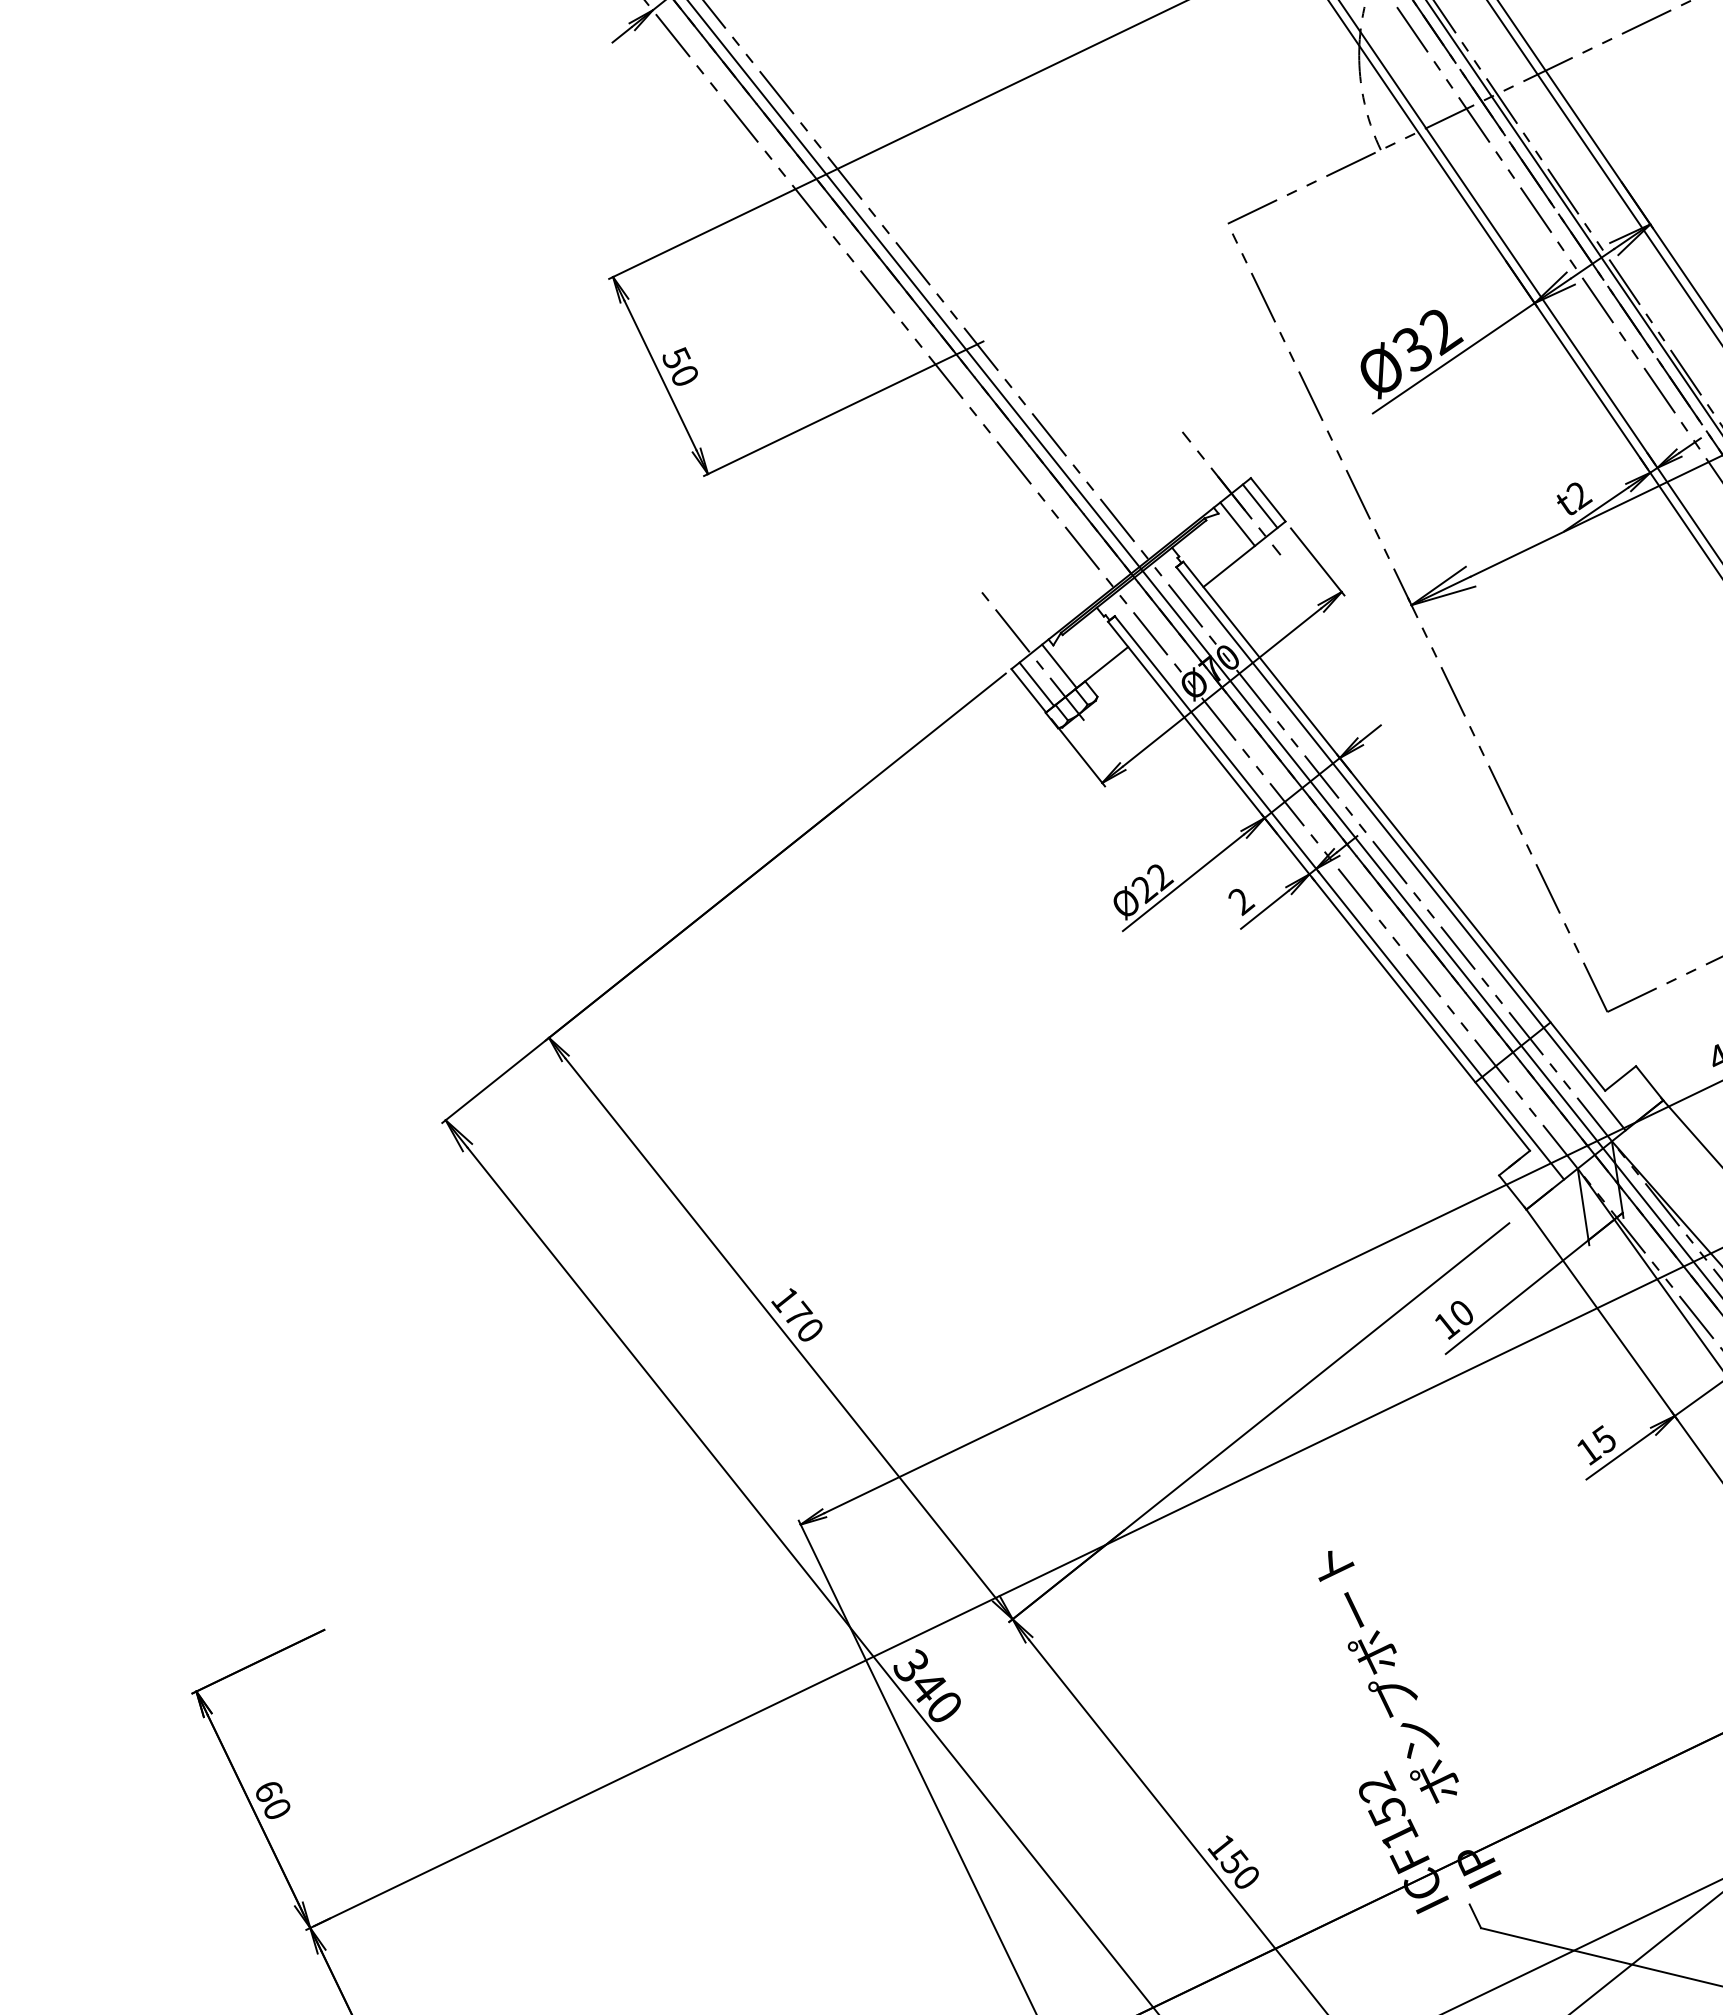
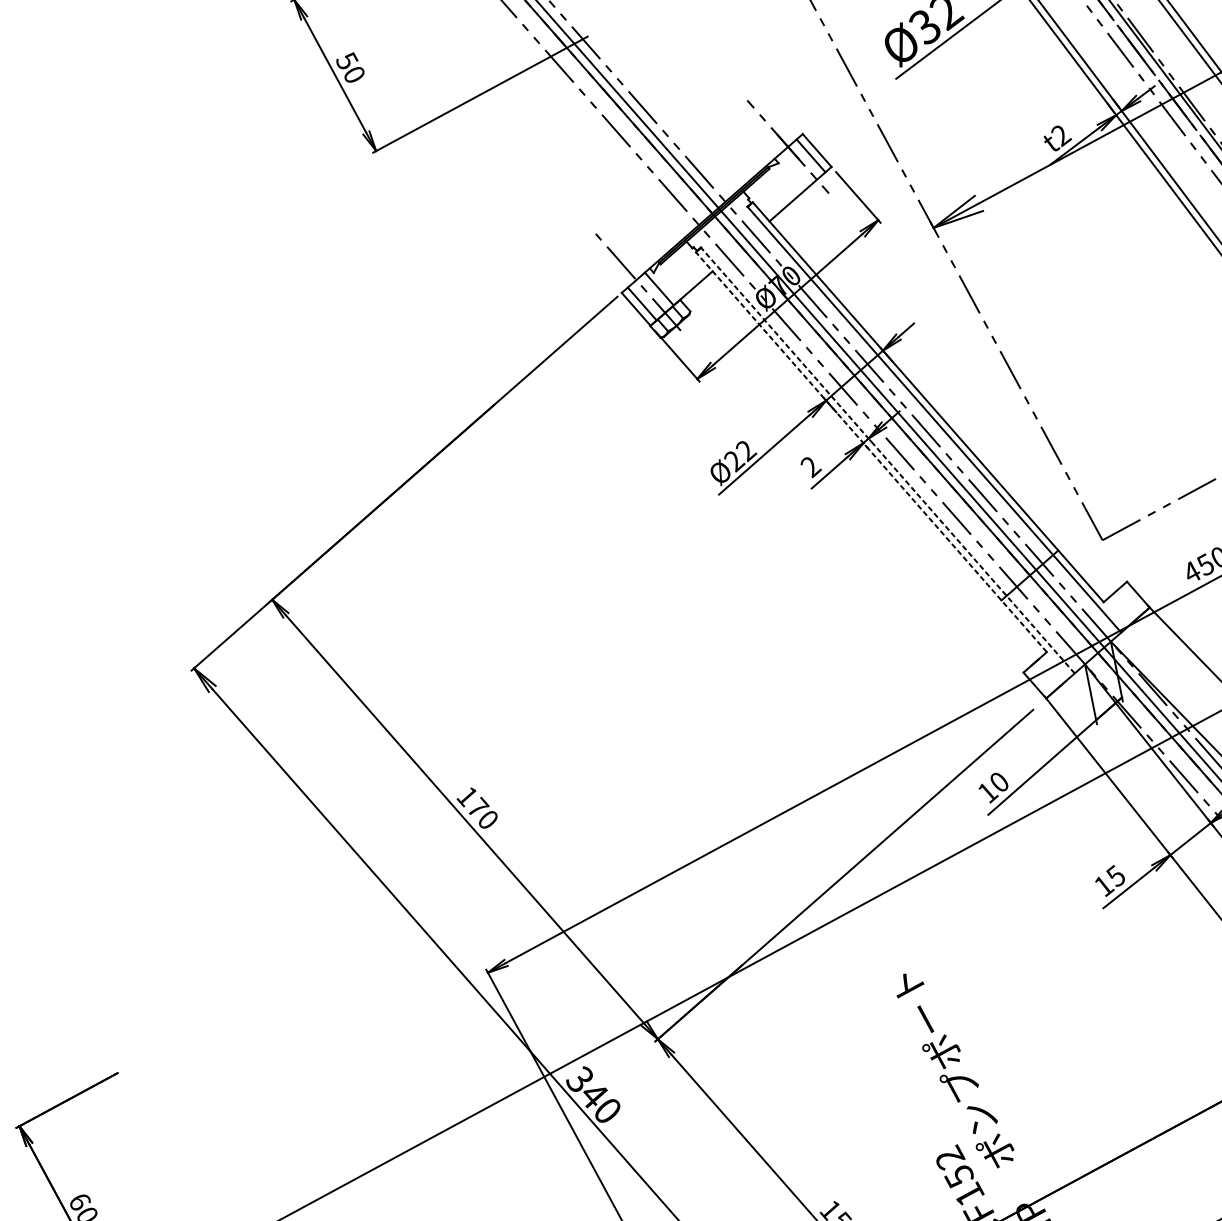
line: (1237, 523) -> (793, 170), removed
line: (1318, 885) -> (870, 451), solid -> dashed
line: (1339, 897) -> (887, 460), solid -> dashed

